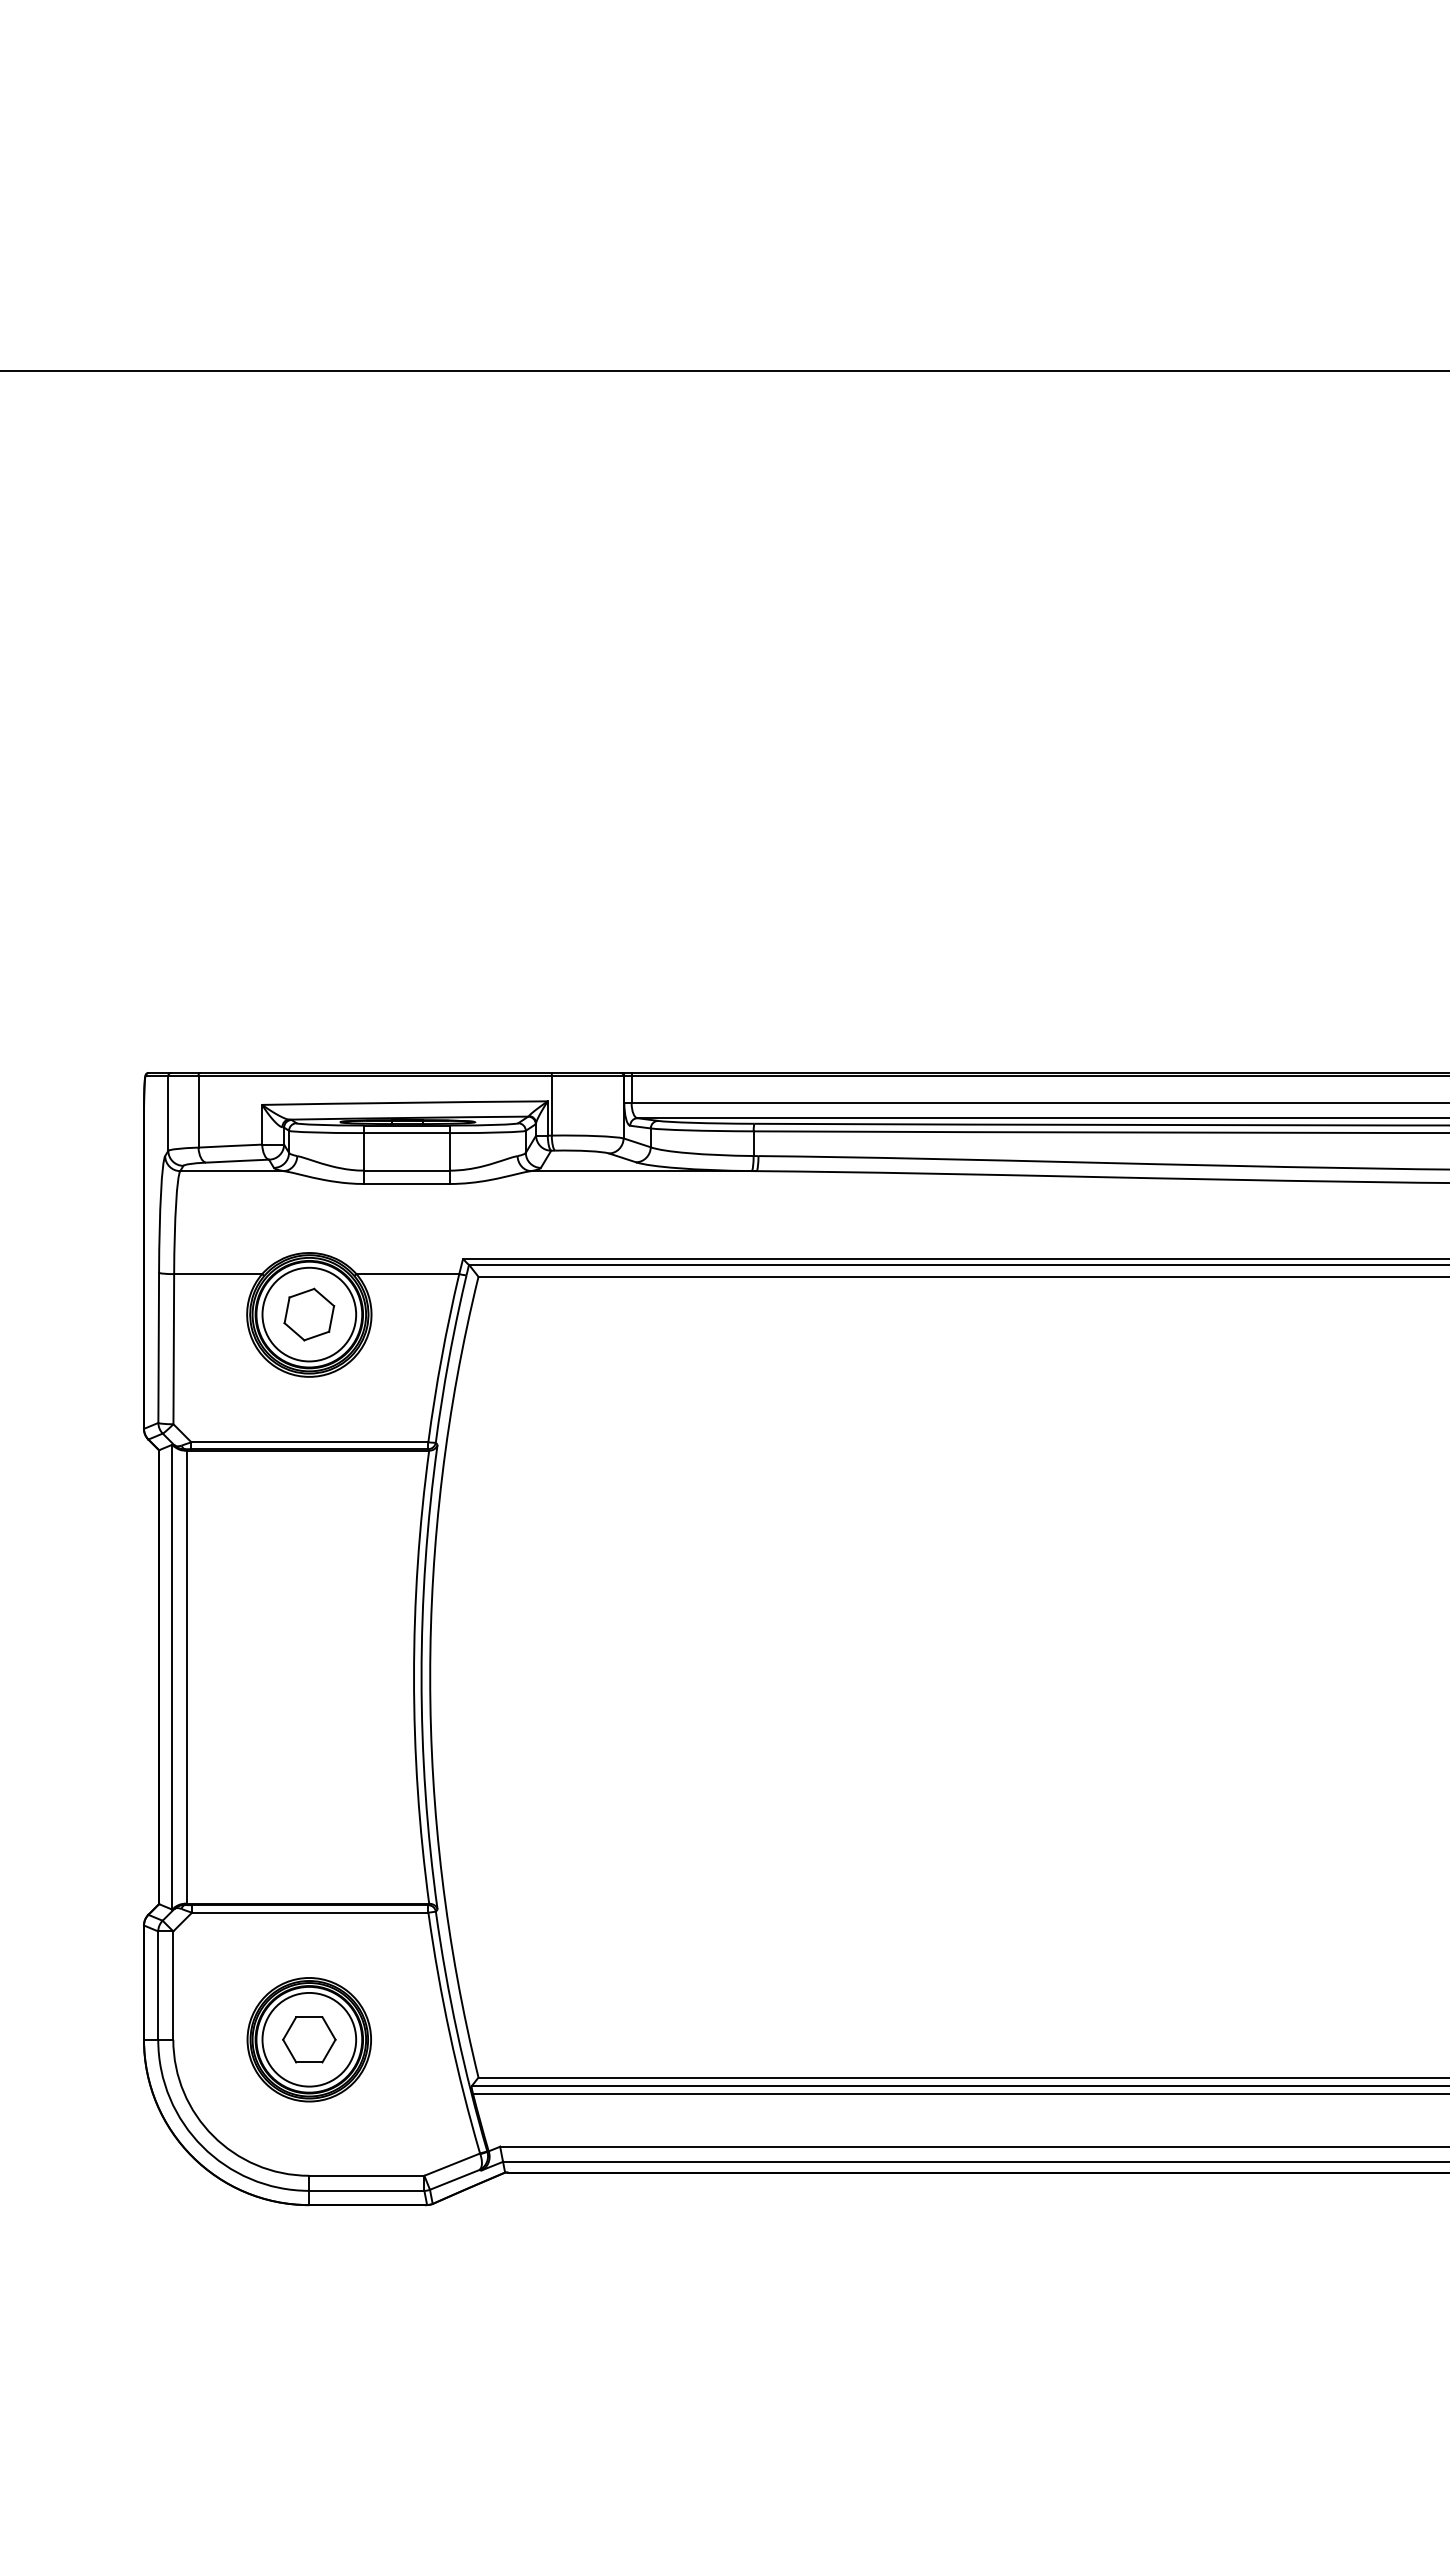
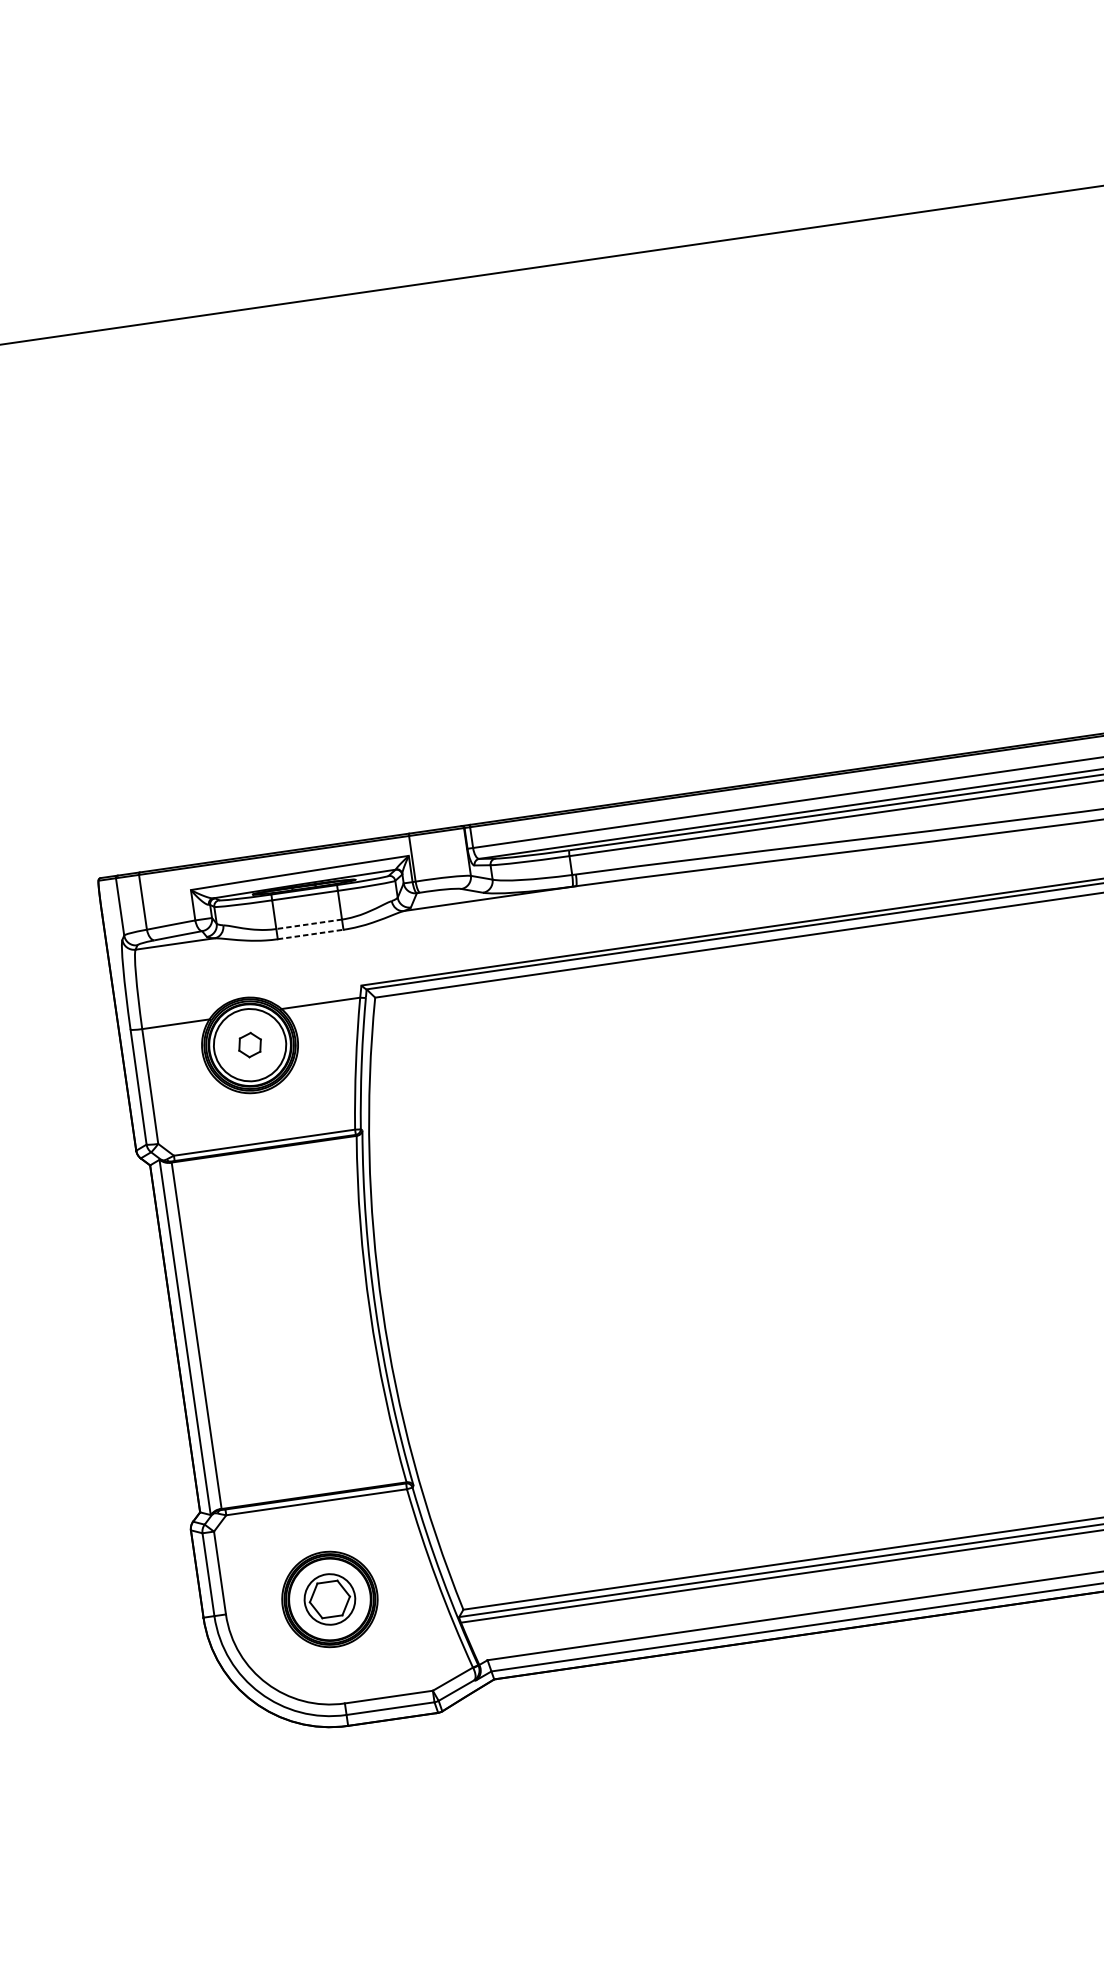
line: (407, 1170) -> (309, 924), solid -> dashed
line: (407, 1183) -> (310, 934), solid -> dashed
part: (309, 1314) -> (250, 1045), size x0.6
circle: (309, 2039) -> (330, 1599), size x0.7

